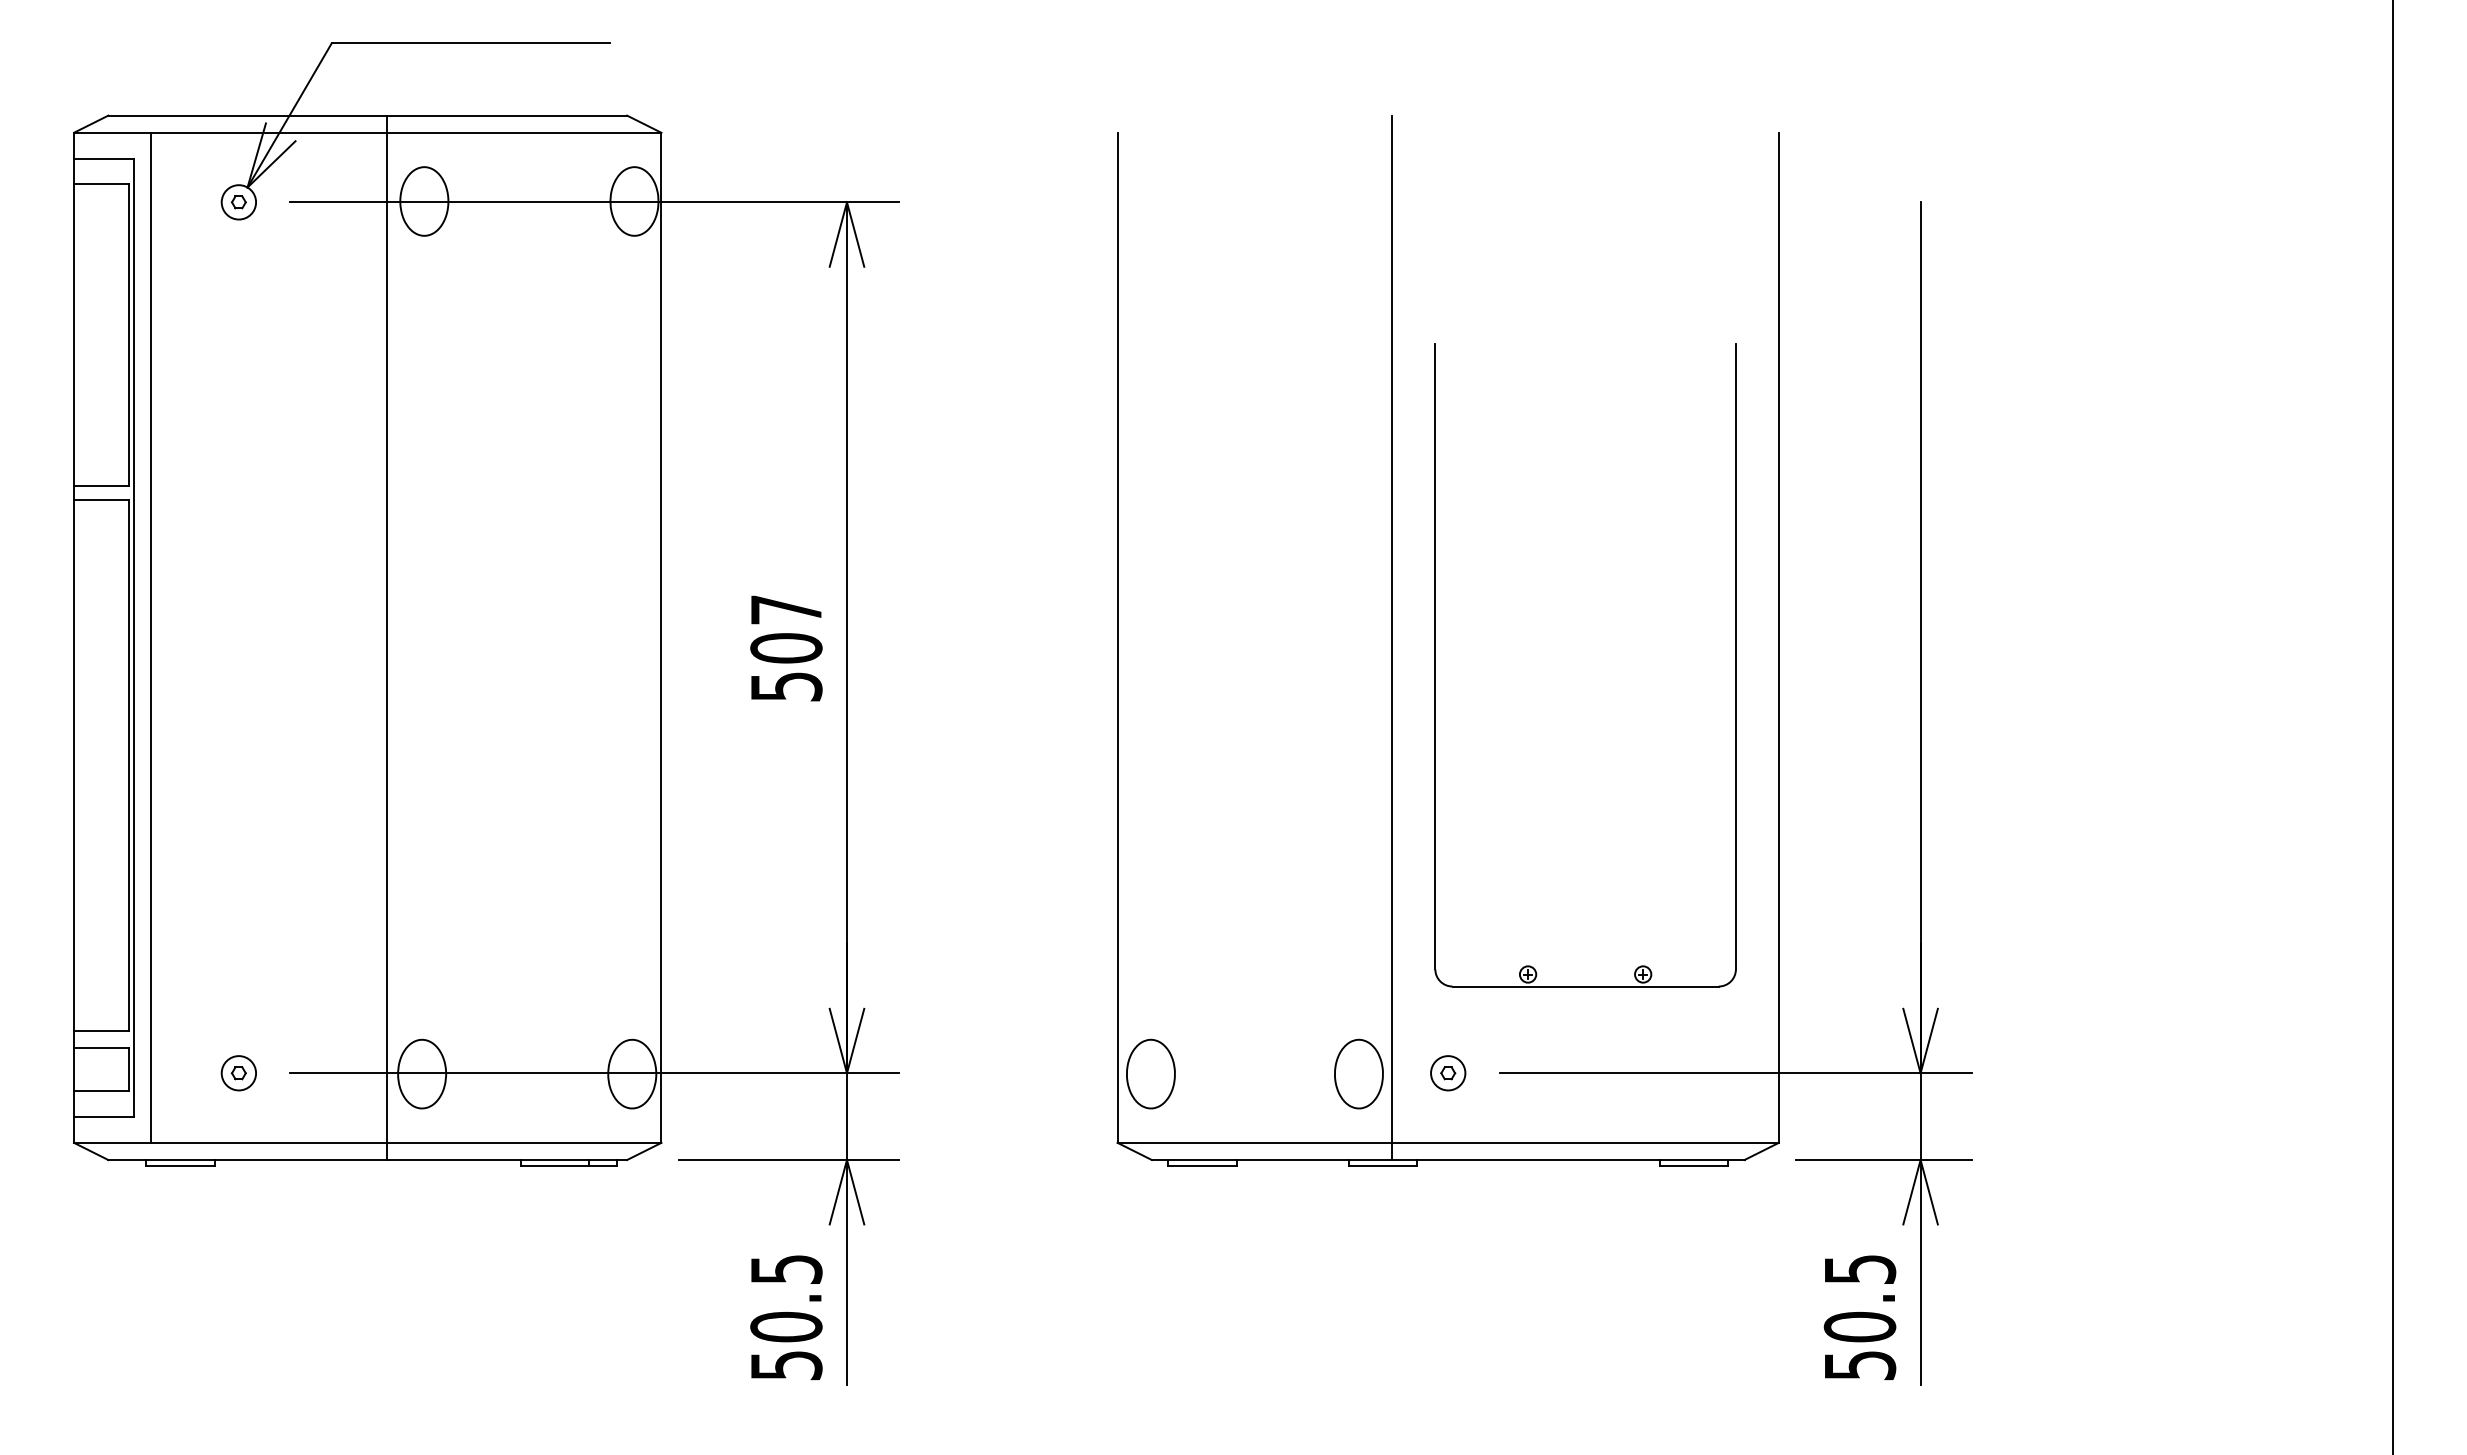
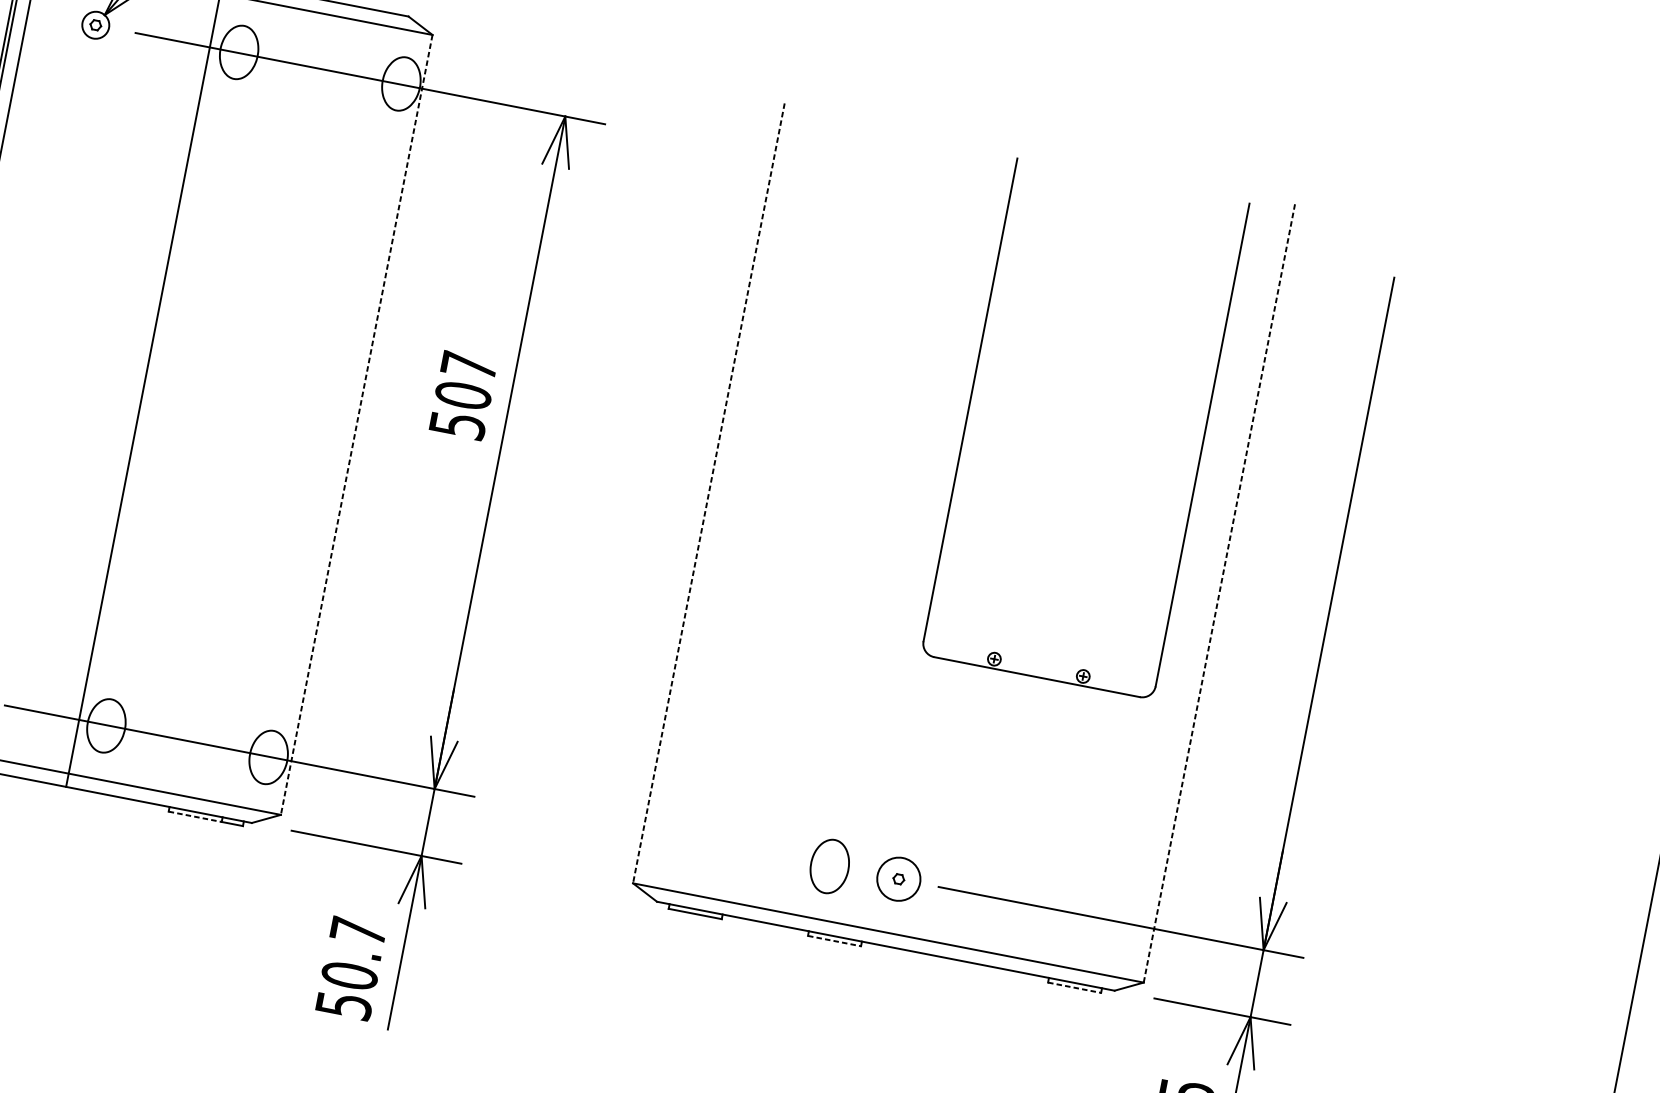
line: (1392, 637) -> (921, 534), removed
line: (1778, 637) -> (1219, 592), solid -> dashed
line: (661, 638) -> (356, 425), solid -> dashed
line: (1117, 638) -> (708, 493), solid -> dashed
text: (786, 648) -> (463, 395), moved
part: (1435, 665) -> (969, 406), moved
part: (1150, 1073) -> (668, 834), removed
circle: (1448, 1073) -> (899, 879), size x1.6
line: (555, 1166) -> (195, 817), solid -> dashed
line: (1383, 1166) -> (834, 941), solid -> dashed
line: (1694, 1166) -> (1075, 988), solid -> dashed
text: (786, 1269) -> (358, 931), 50.5 -> 50.7

